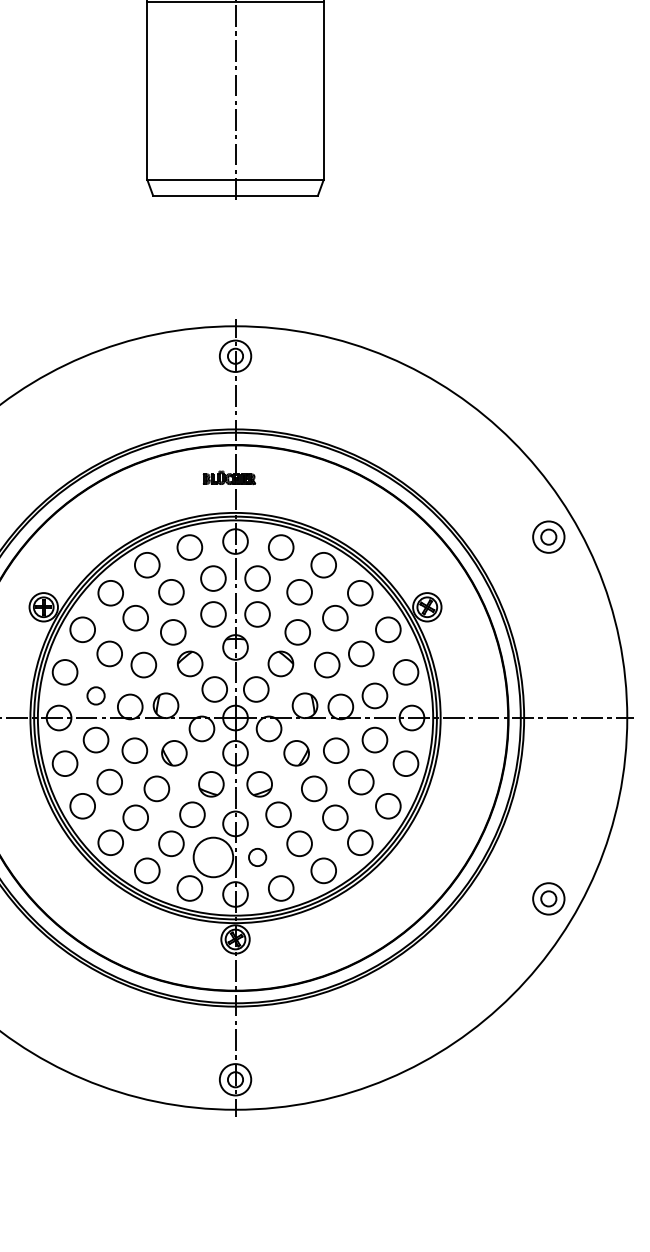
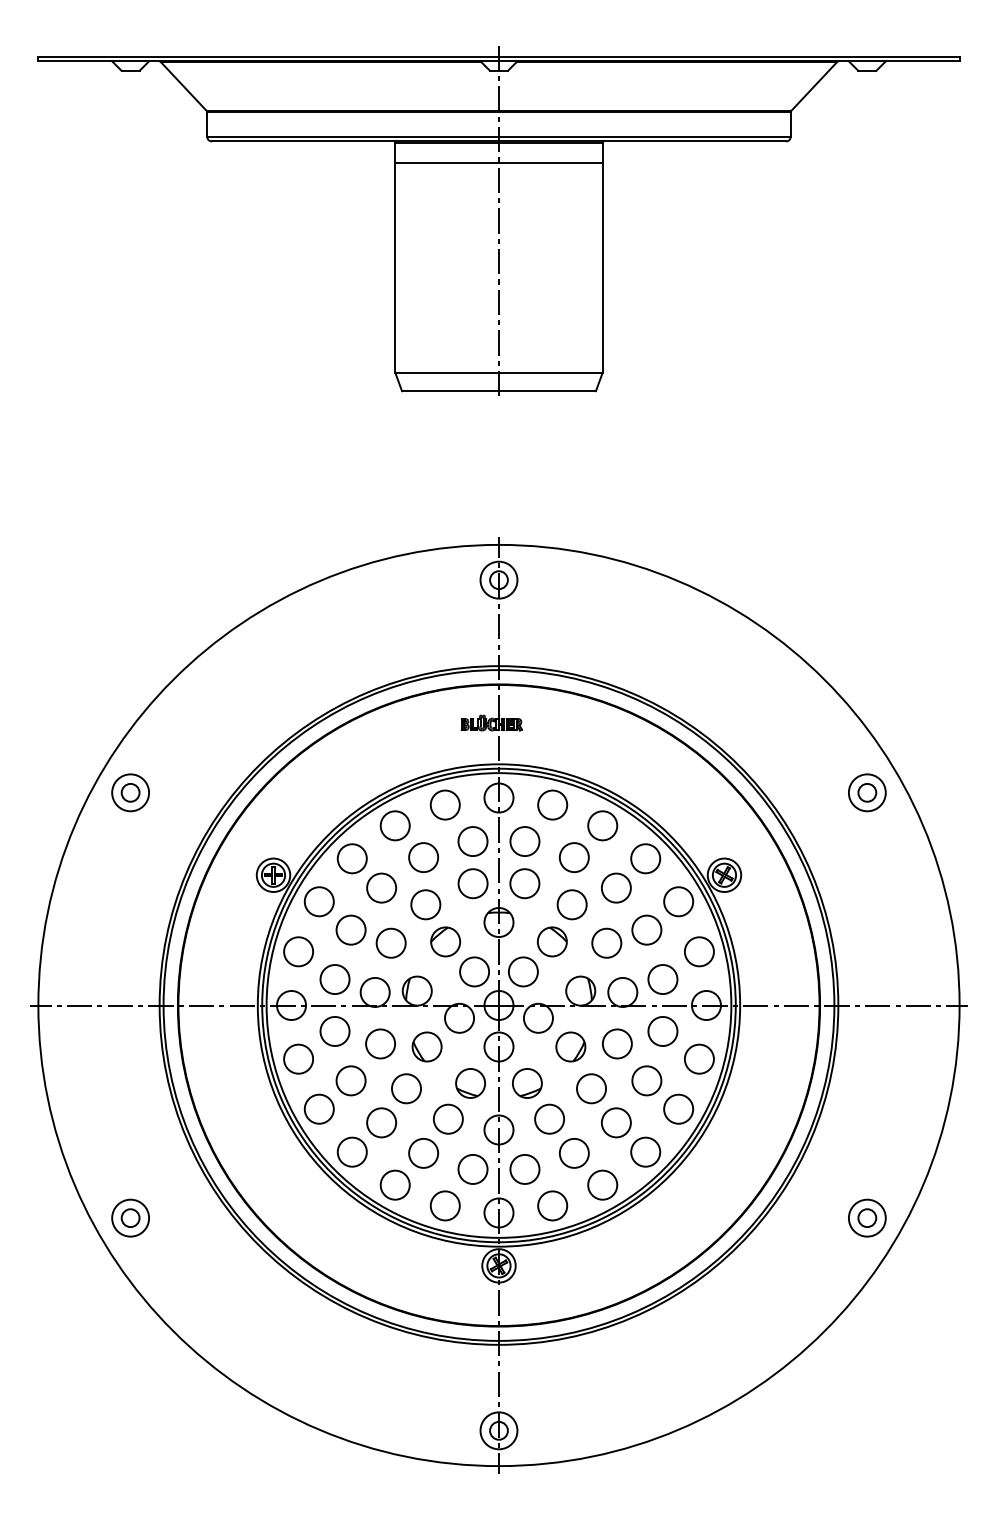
circle: (95, 695) -> (334, 979), size x1.43
circle: (213, 856) -> (472, 1168), size x0.62
circle: (257, 857) -> (524, 1169), size x1.43

